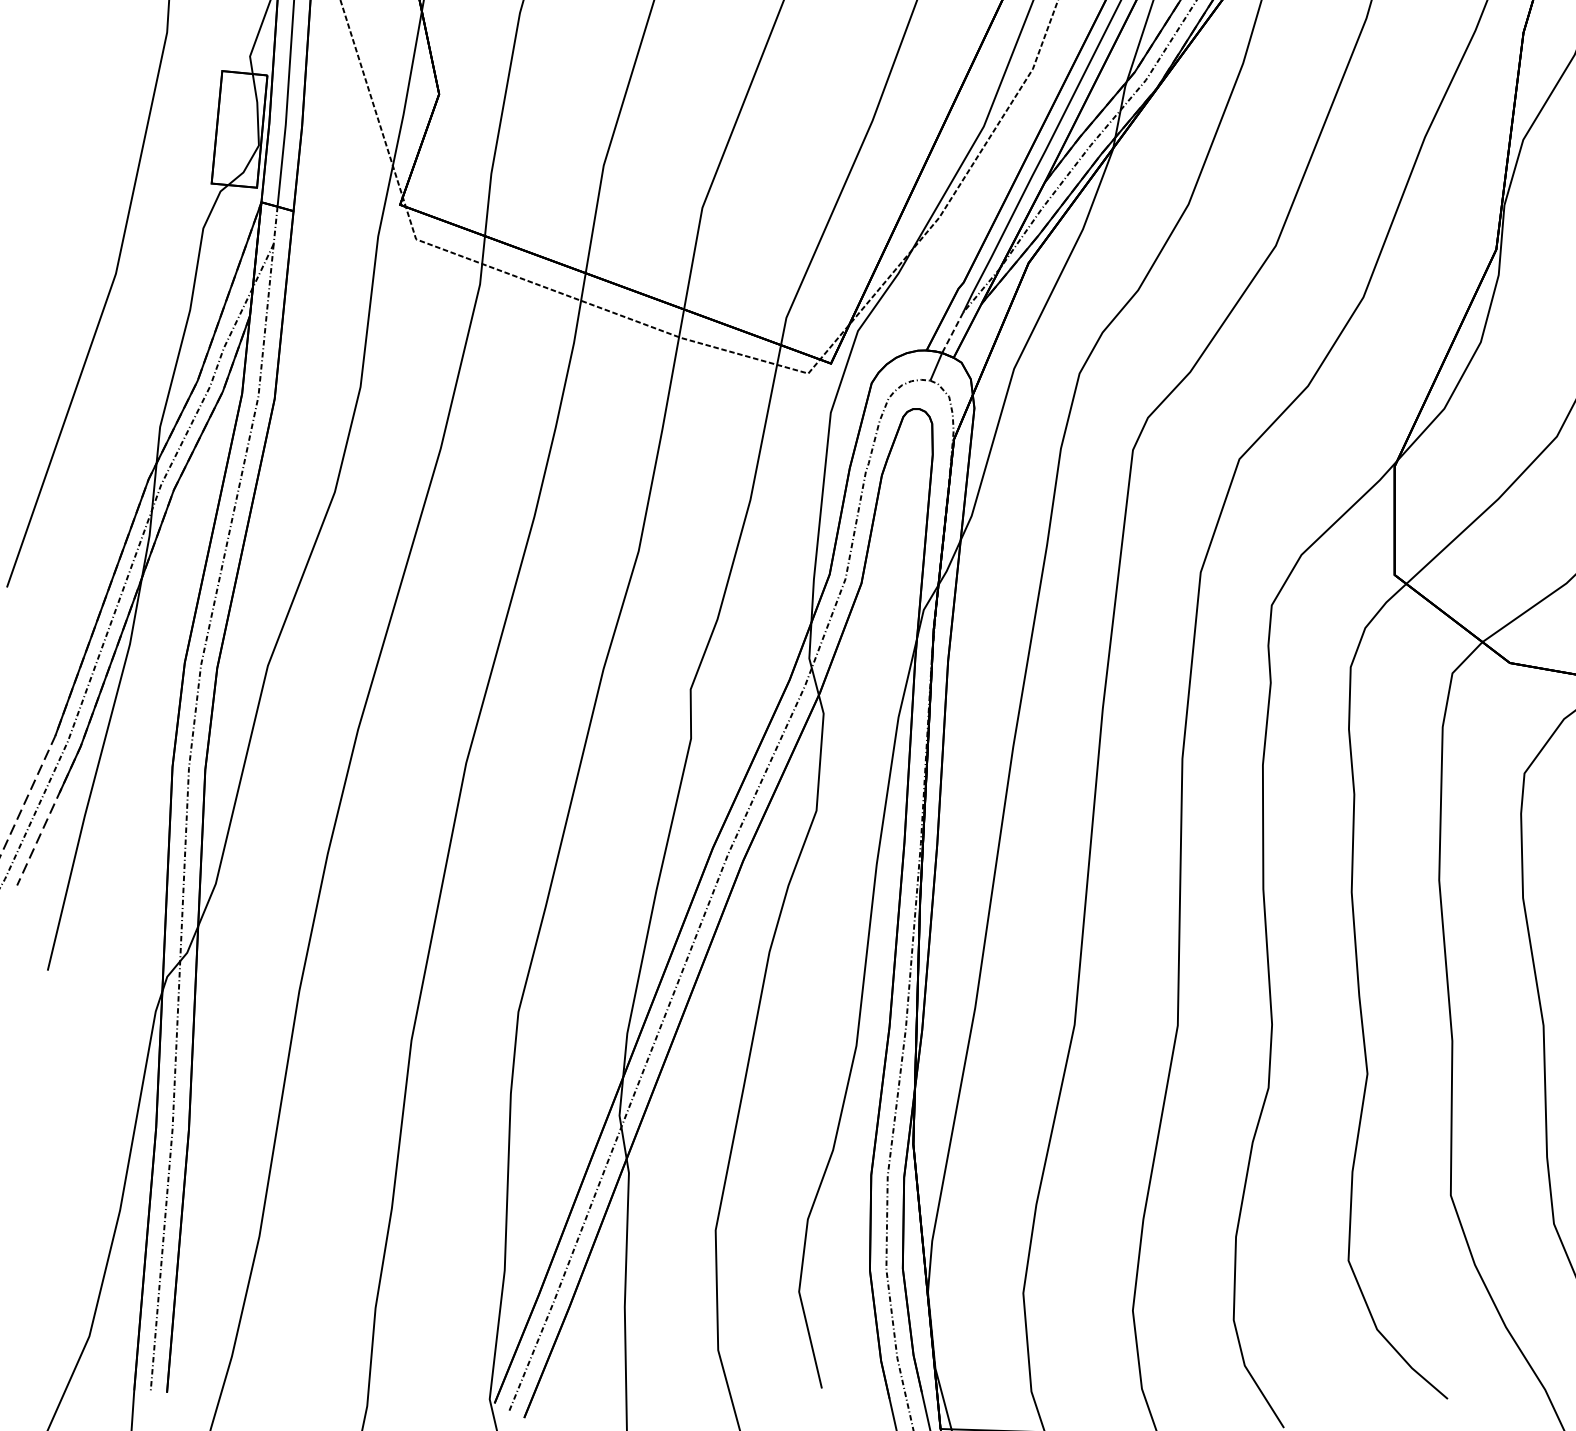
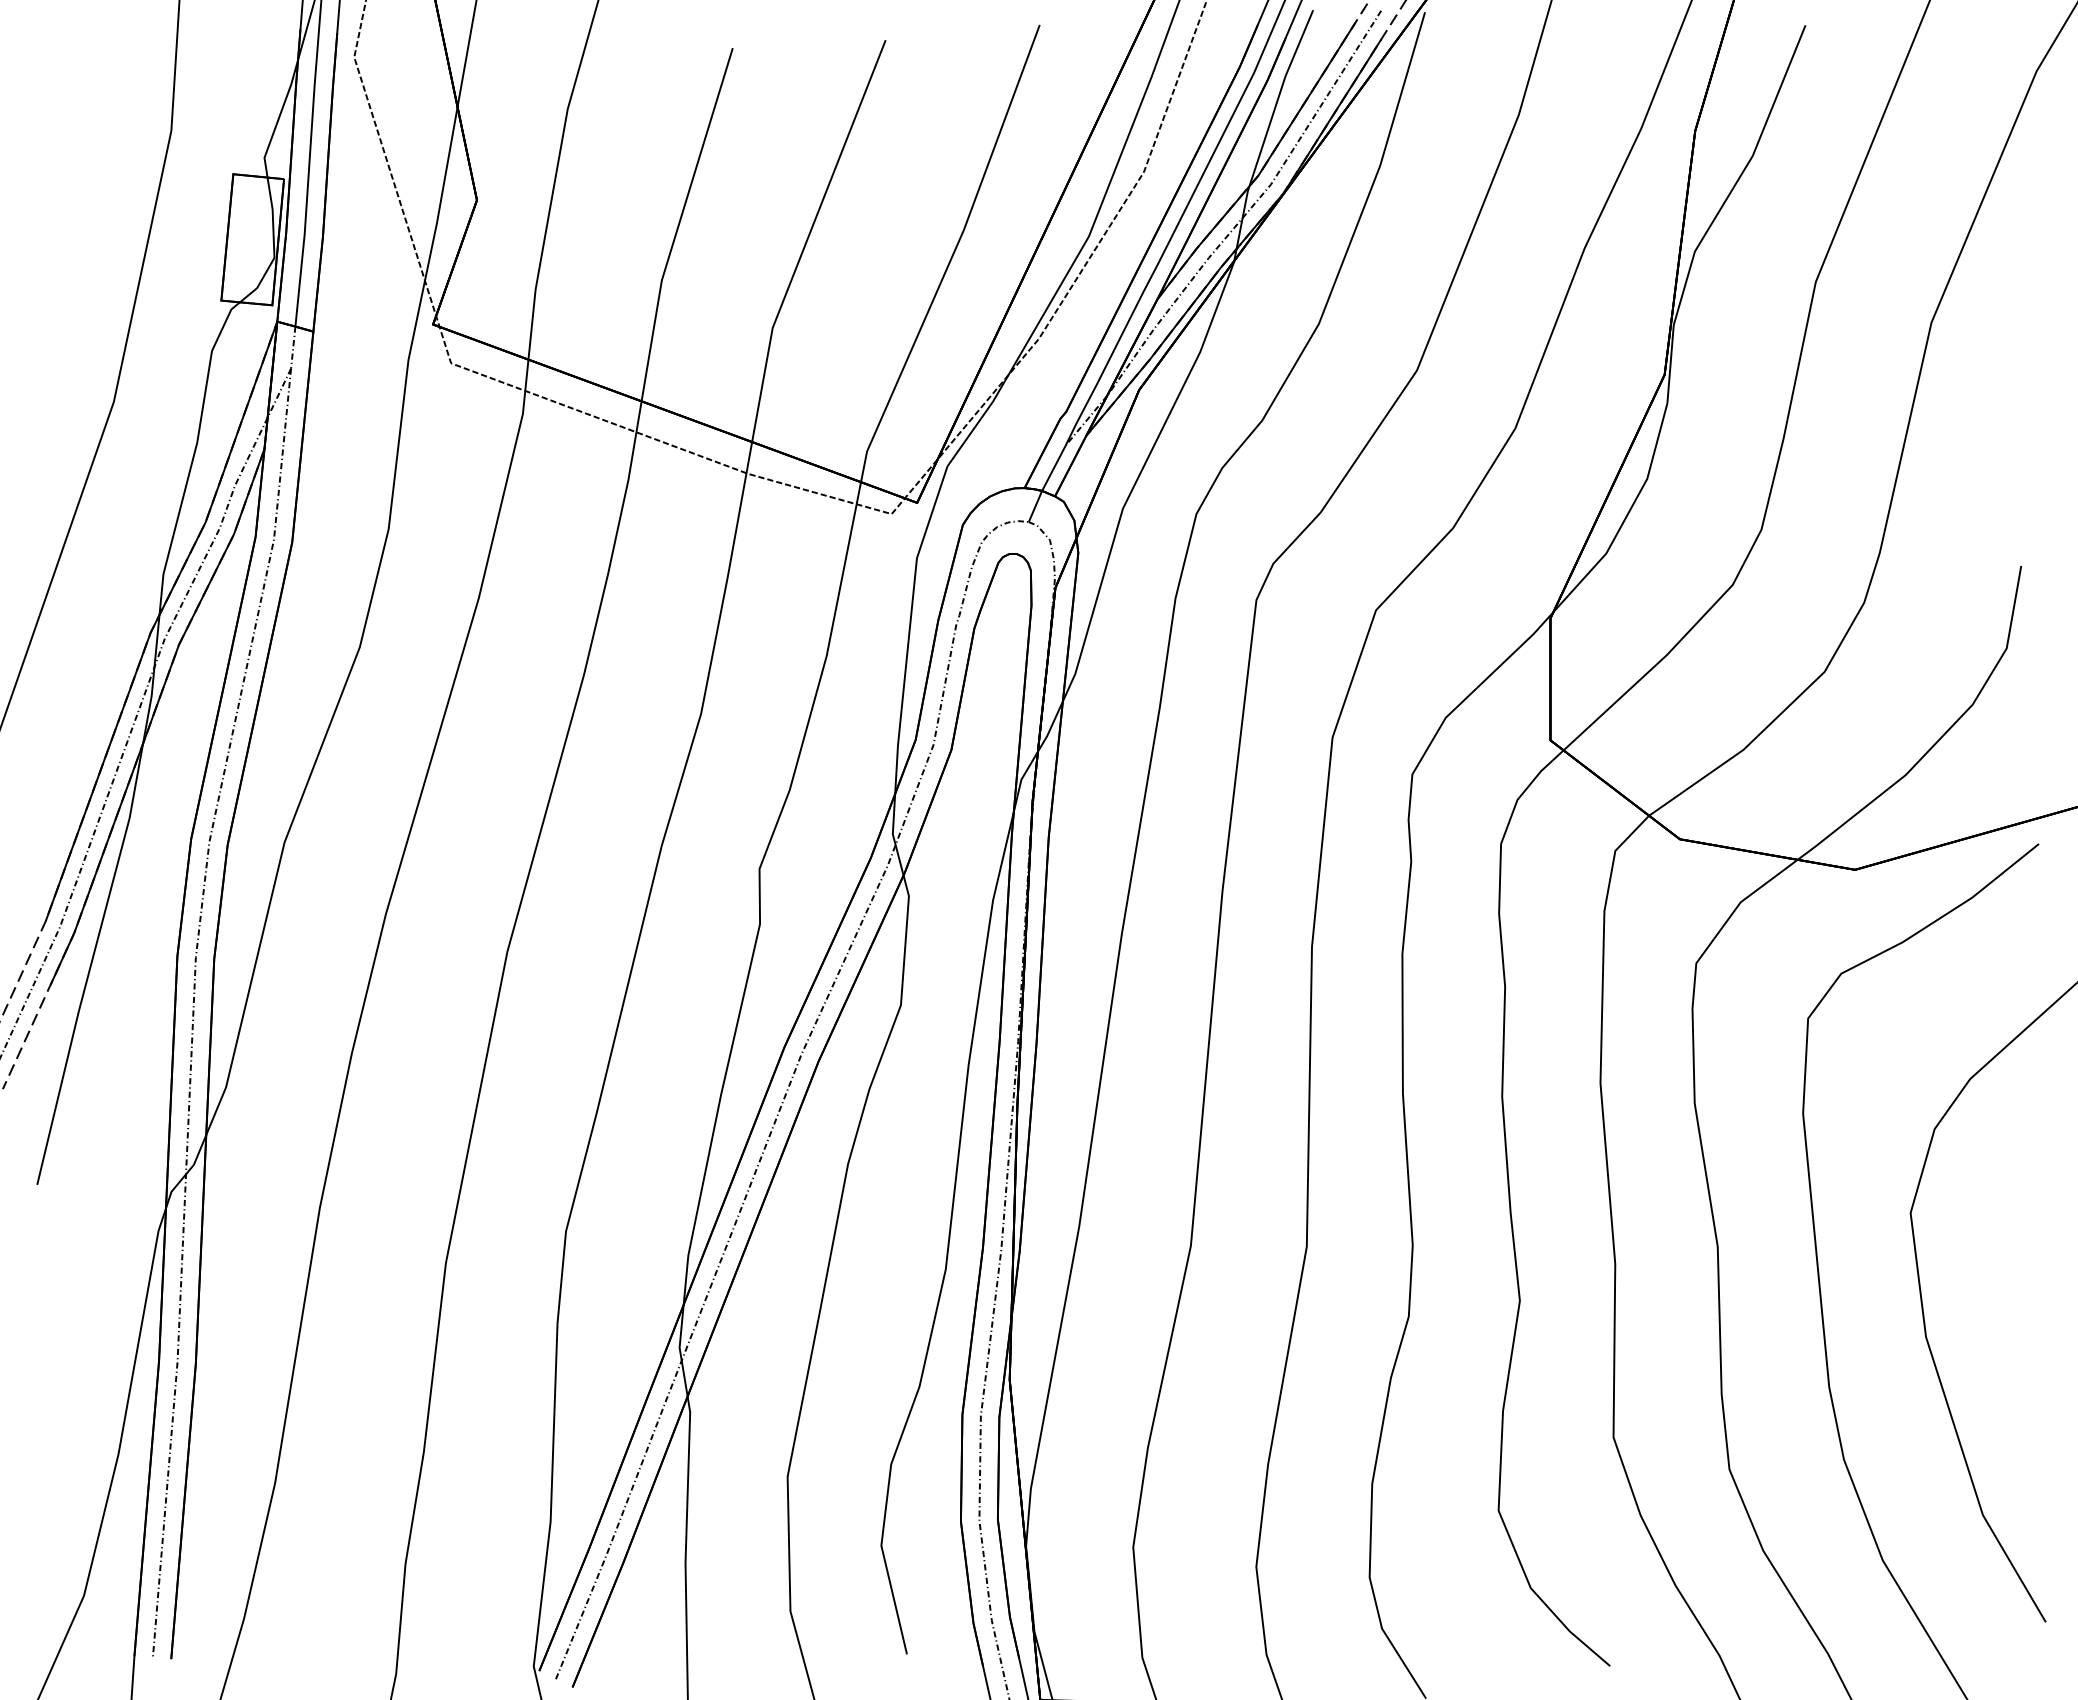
line: (952, 332) -> (1053, 468), dashed -> solid

